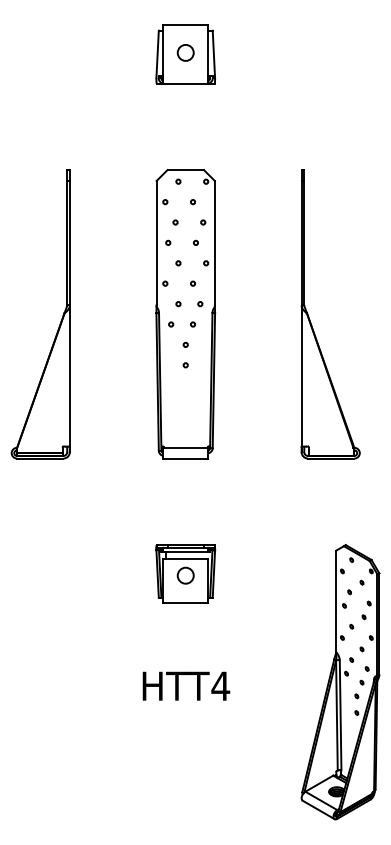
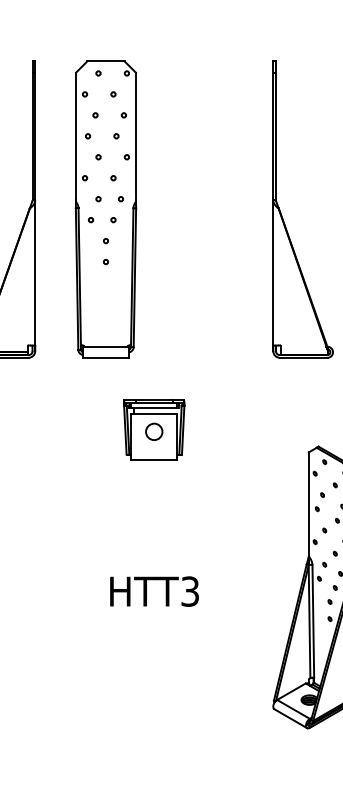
part: (185, 314) -> (105, 209), moved
part: (185, 573) -> (154, 429), moved
text: (220, 686) -> (189, 591), HTT4 -> HTT3

